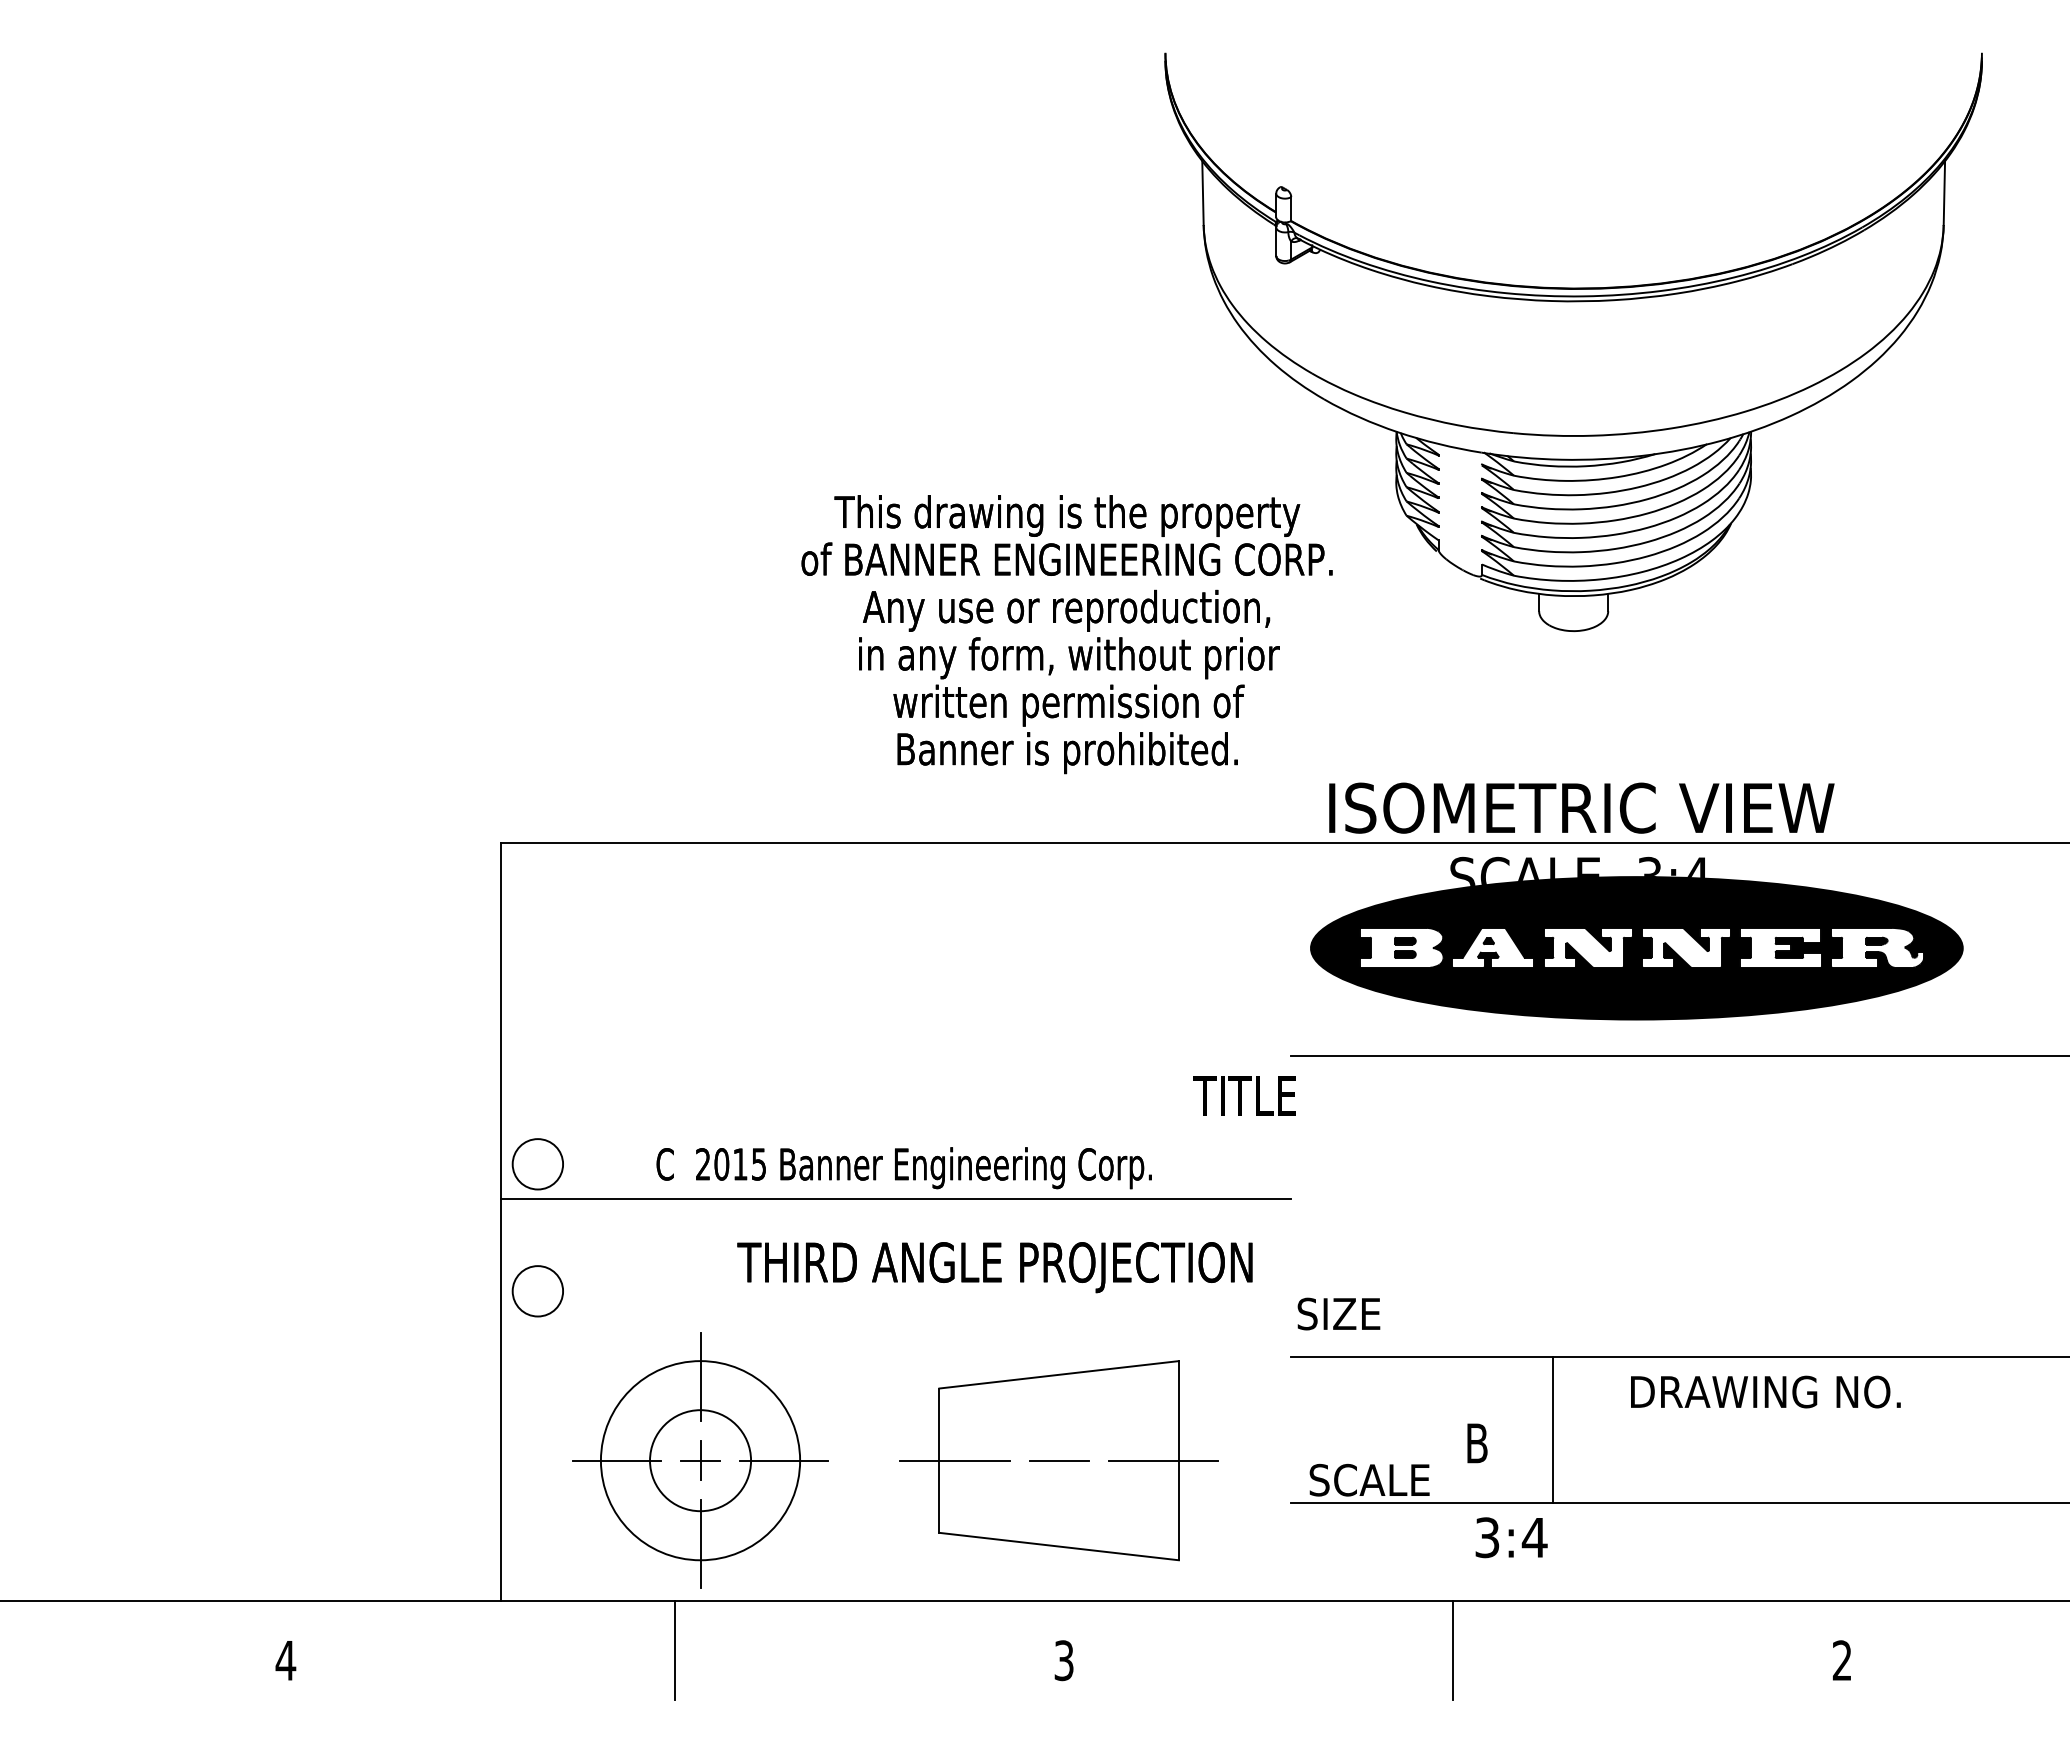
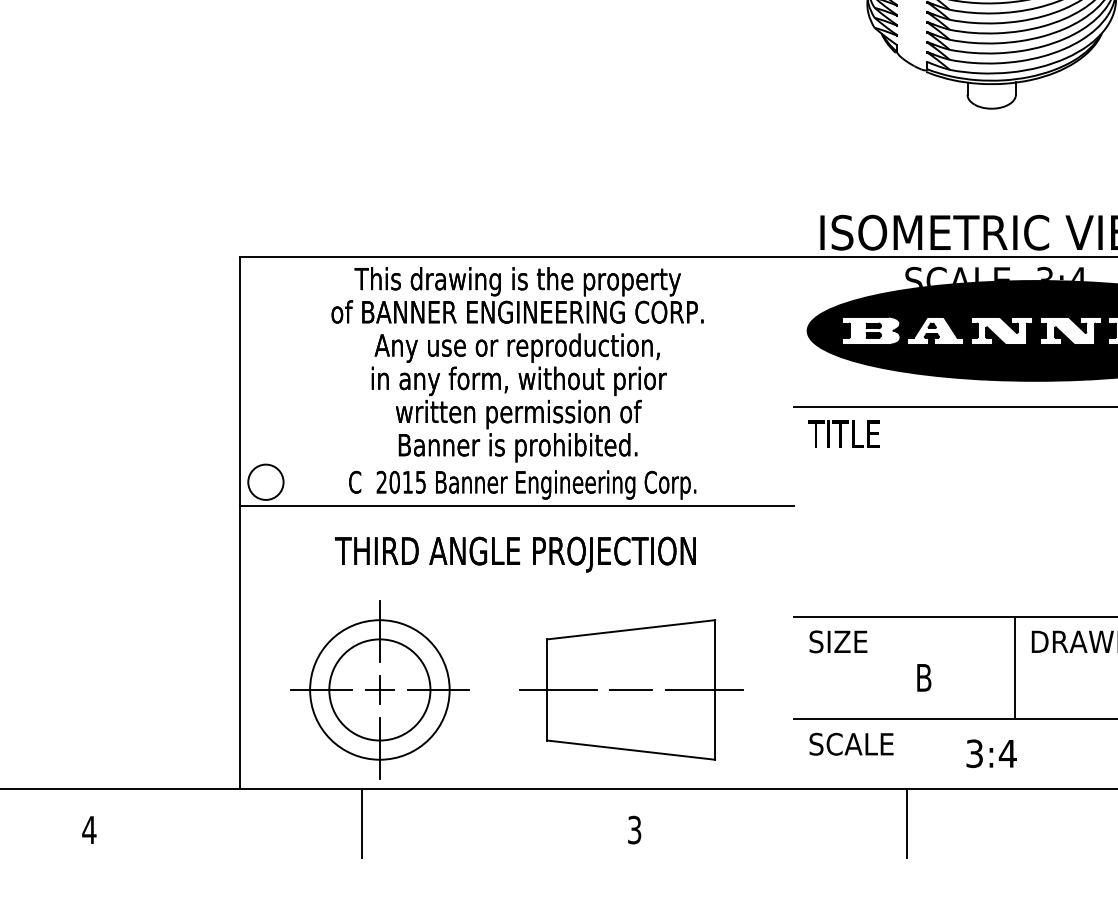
text: (1066, 634) -> (517, 364), moved
text: (1244, 1095) -> (843, 434), moved
text: (994, 1267) -> (515, 554), moved
circle: (537, 1291) -> (265, 571), removed
text: (1338, 1313) -> (838, 641), moved
line: (1553, 1429) -> (1015, 668), moved
circle: (700, 1460) -> (379, 689), size x1.43
text: (1369, 1479) -> (851, 743), moved
text: (1511, 1537) -> (991, 753), moved

